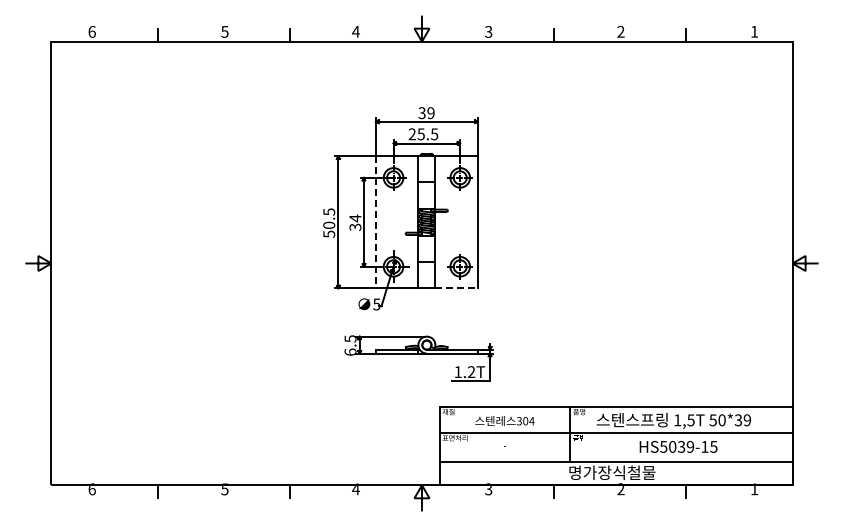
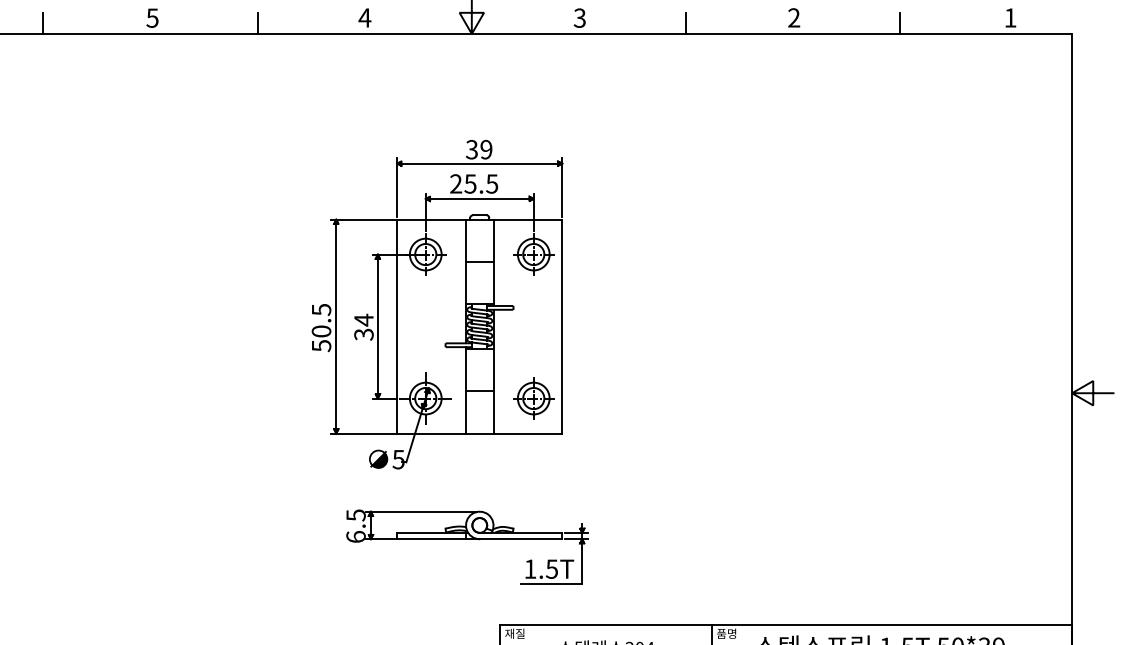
line: (375, 222) -> (396, 326), dashed -> solid
line: (457, 288) -> (529, 433), dashed -> solid
text: (471, 372) -> (552, 569), 1.2T -> 1.5T

